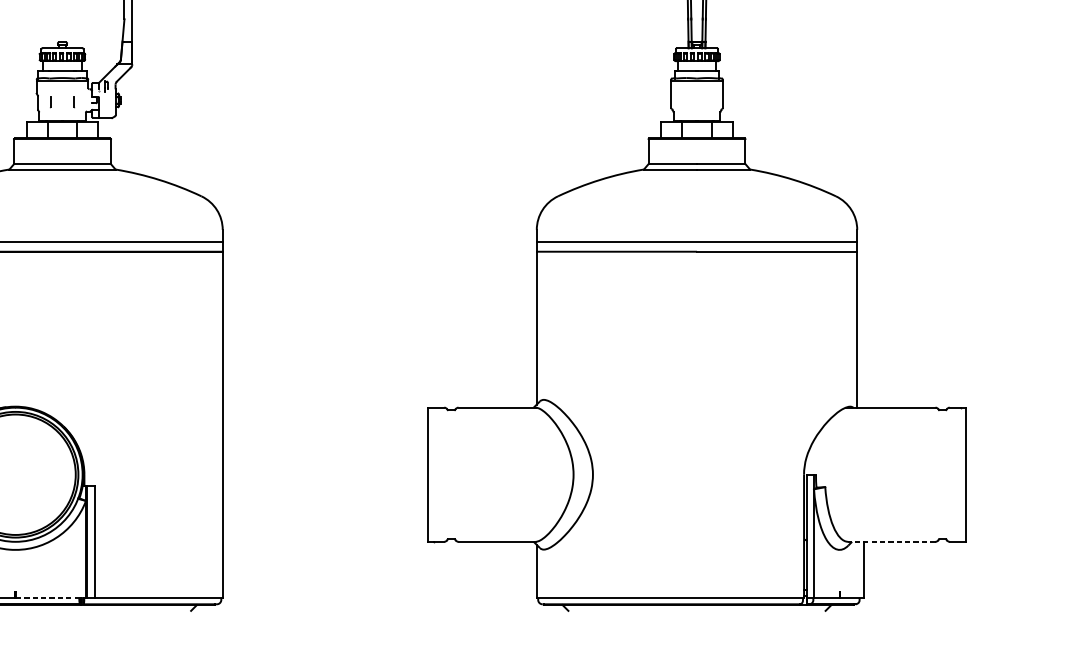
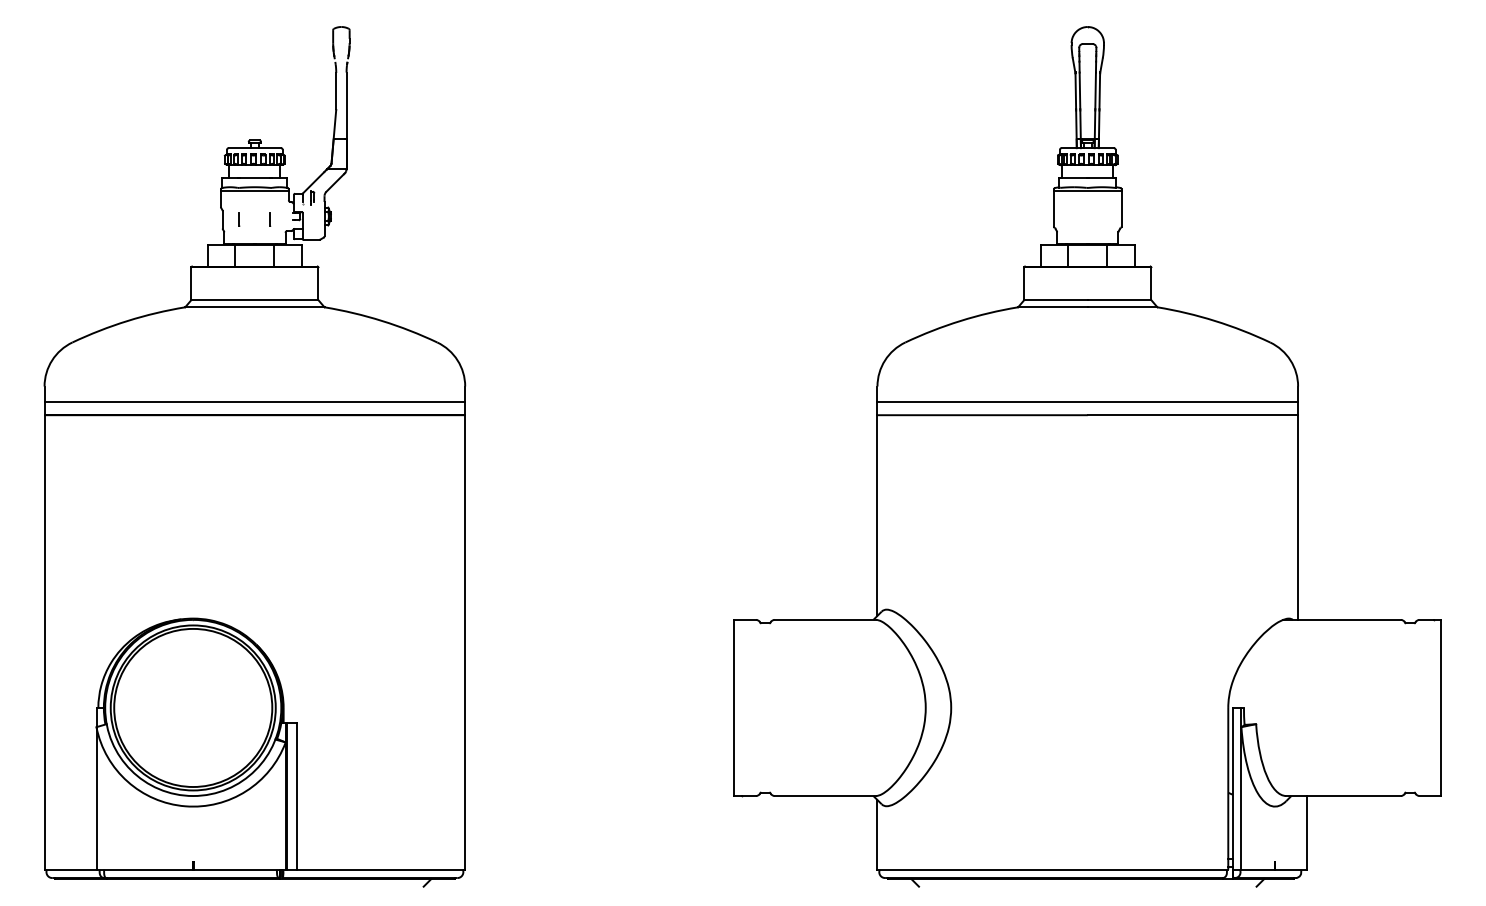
line: (891, 542) -> (1343, 796), dashed -> solid
line: (51, 597) -> (240, 869), dashed -> solid

